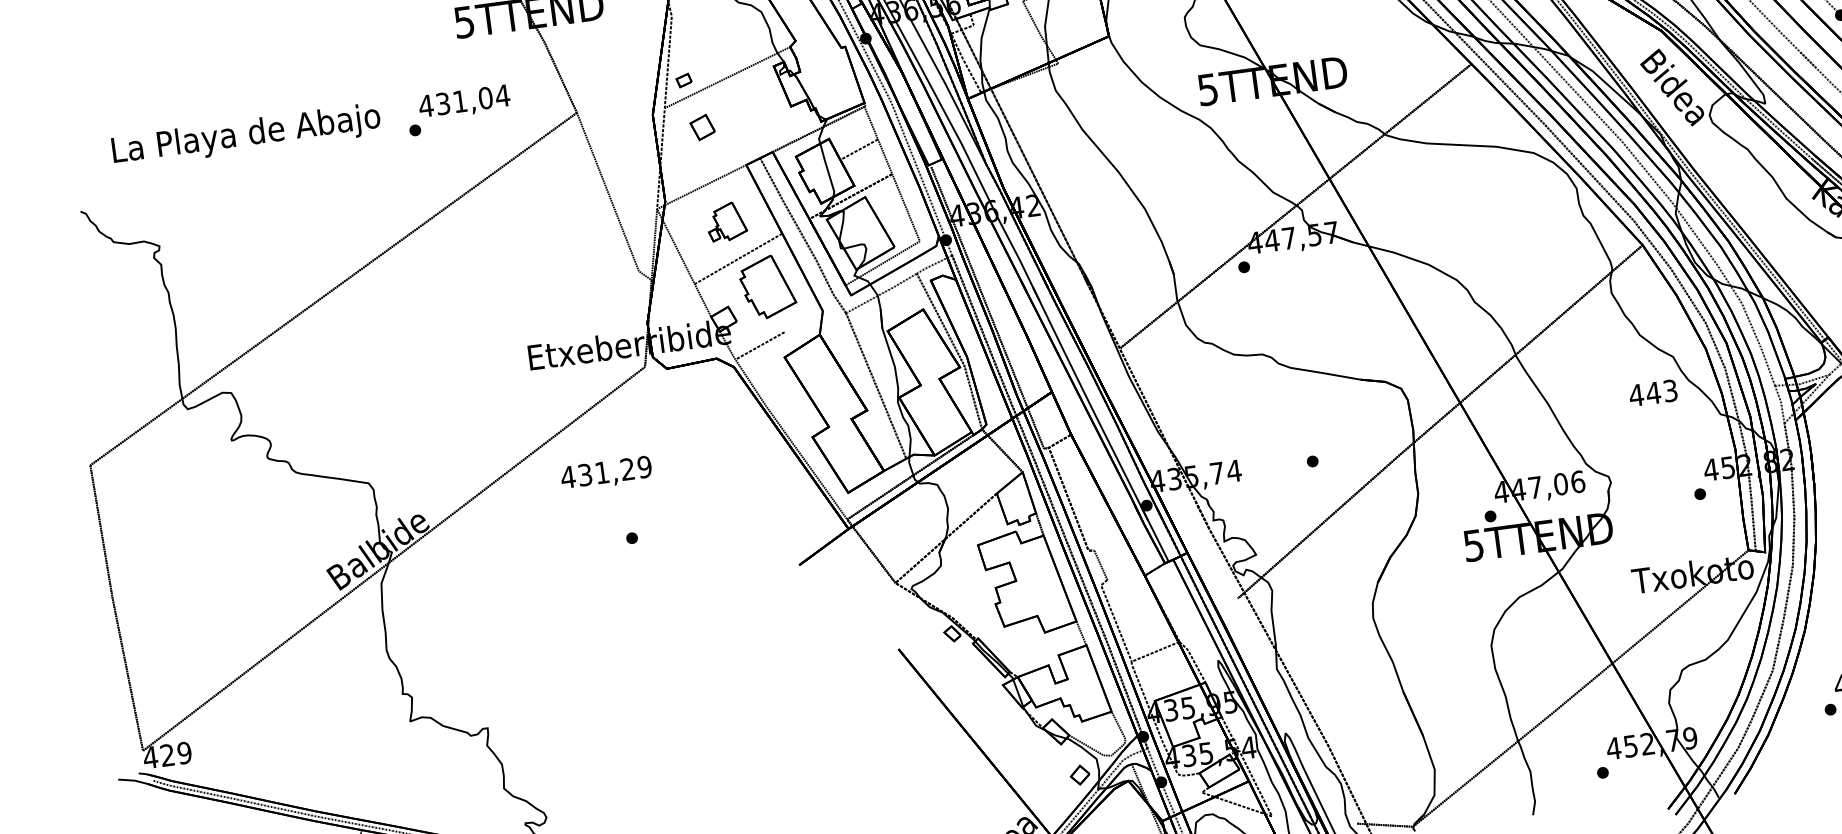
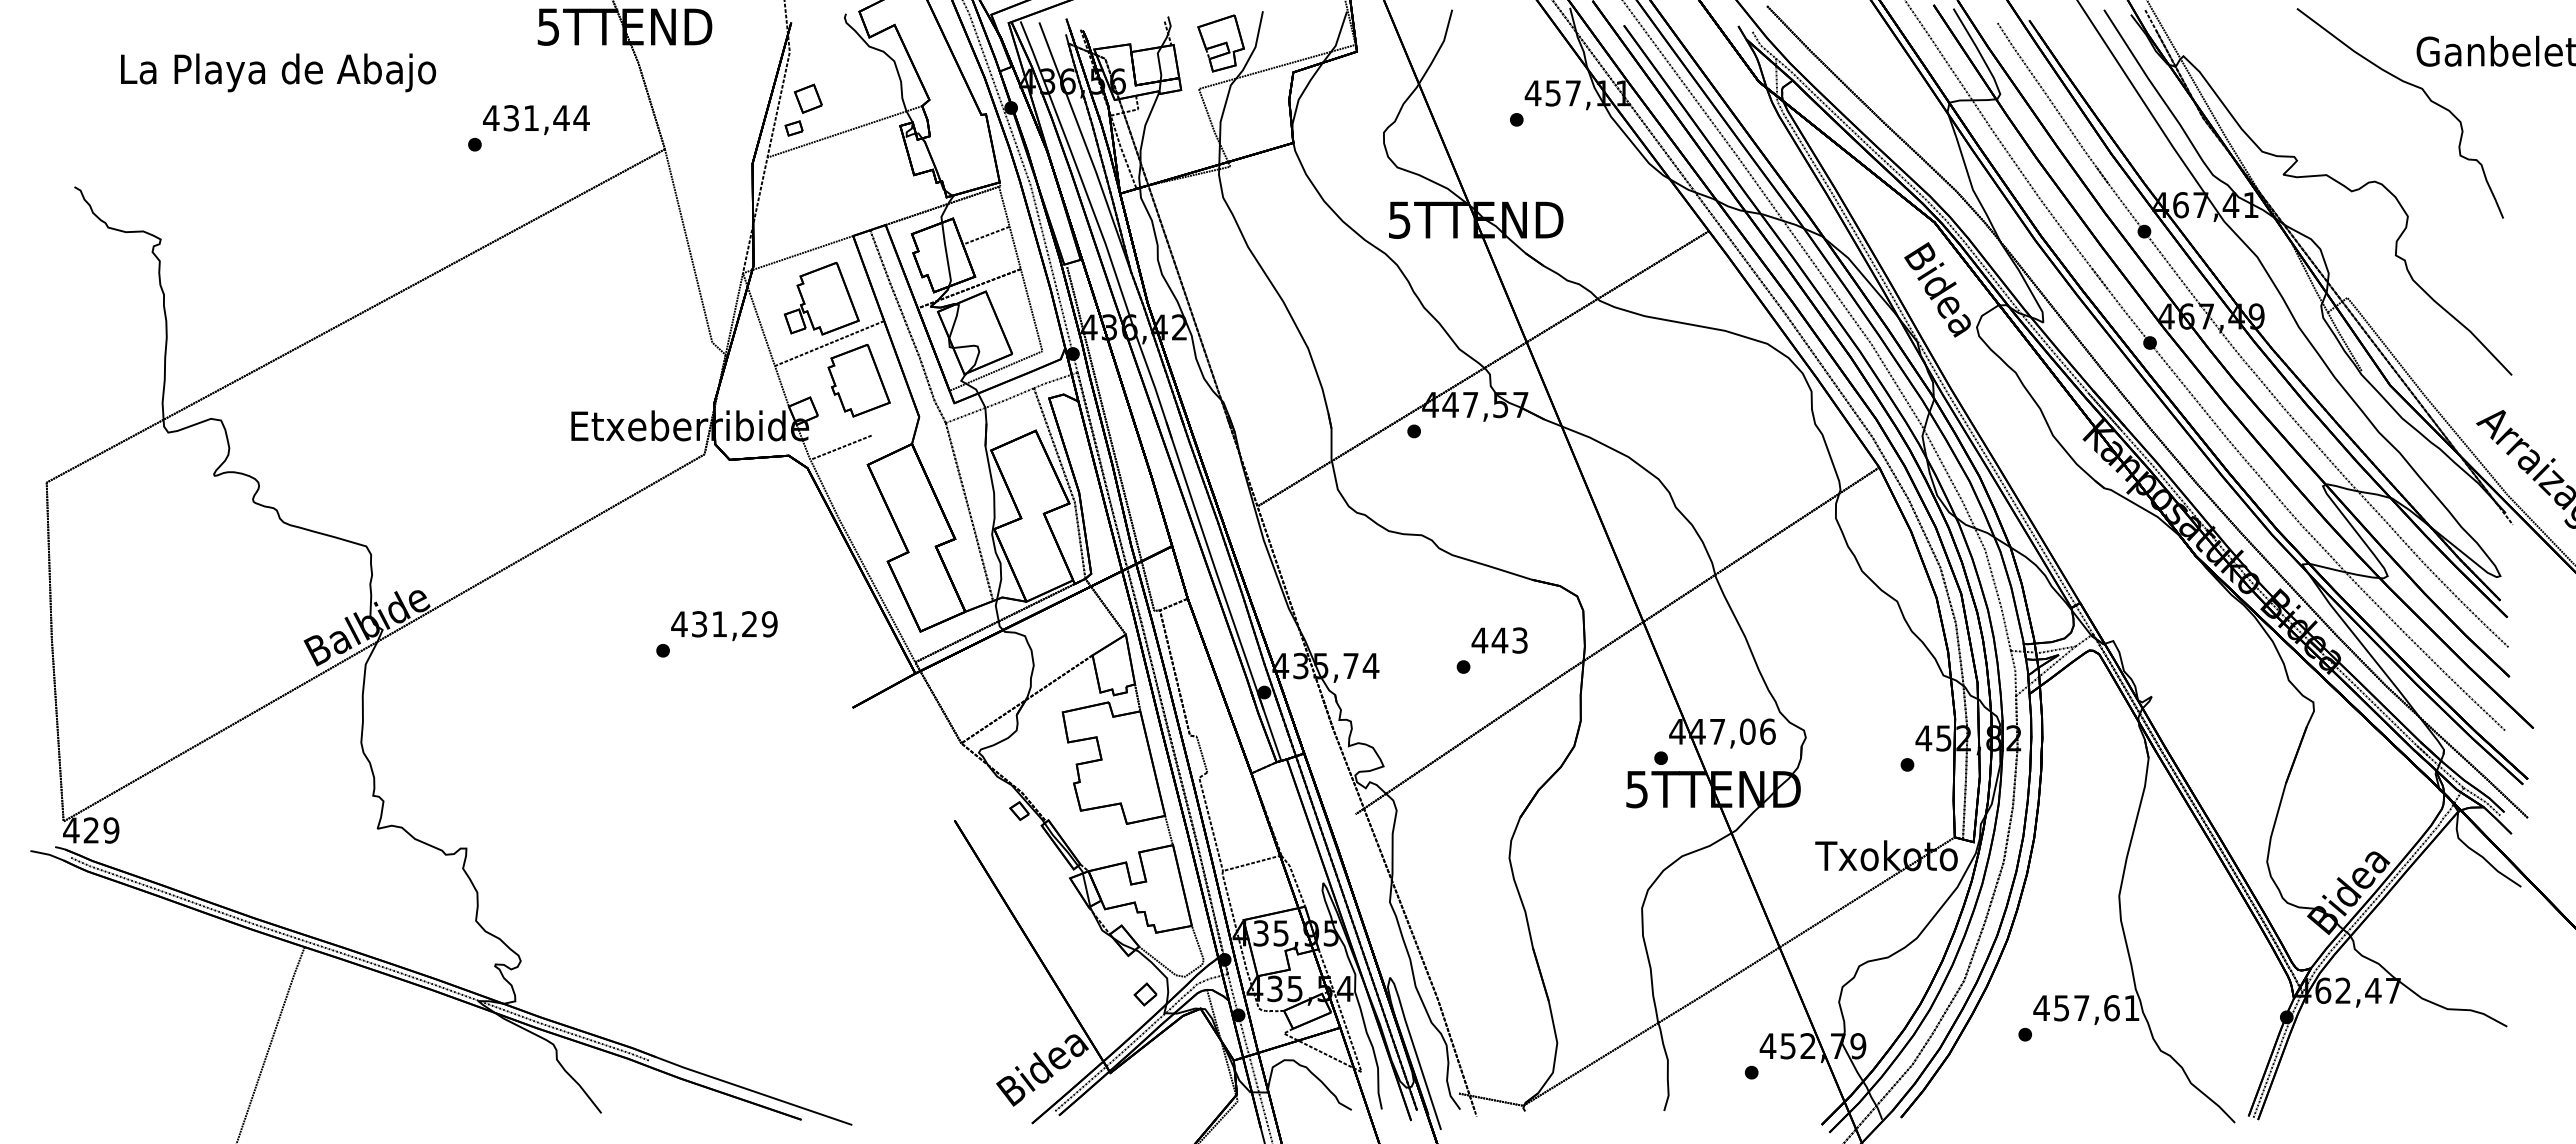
text: (485, 98) -> (561, 118), 431,04 -> 431,44
part: (701, 127) -> (807, 98), moved
text: (246, 135) -> (278, 72), moved
part: (726, 221) -> (821, 298), size x1.67
text: (1653, 393) -> (1499, 640), moved
text: (606, 474) -> (724, 626), moved

